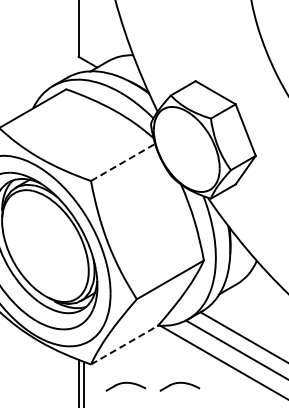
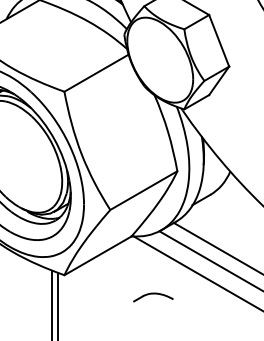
line: (123, 162) -> (96, 73), dashed -> solid
line: (124, 345) -> (97, 256), dashed -> solid
part: (125, 386) -> (98, 297), removed

